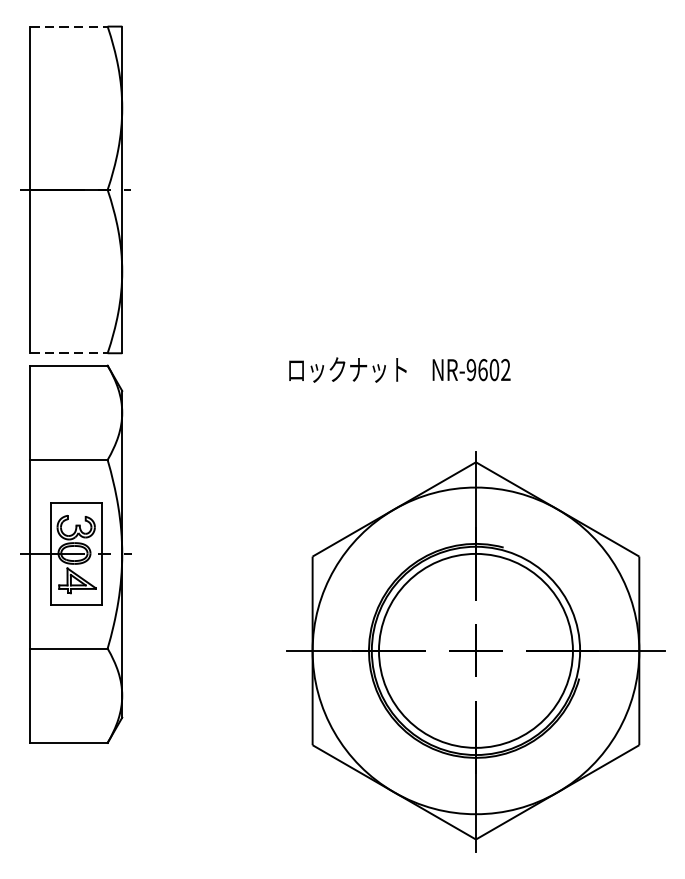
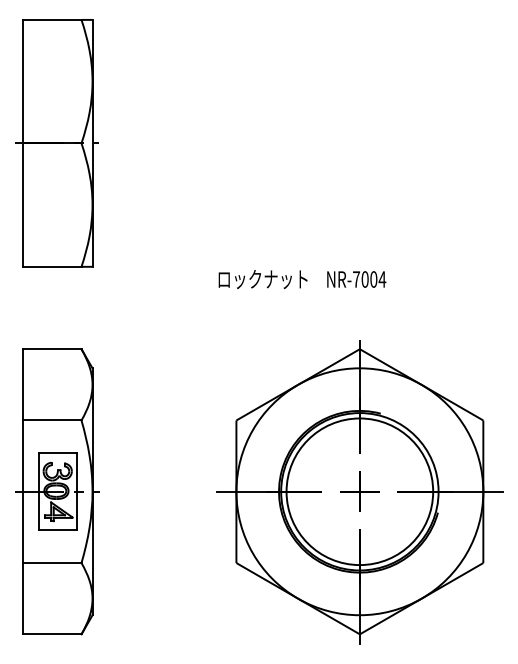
line: (69, 26) -> (52, 19), dashed -> solid
line: (69, 352) -> (52, 266), dashed -> solid
text: (488, 370) -> (369, 279), NR-9602 -> NR-7004
part: (75, 553) -> (57, 491), moved

